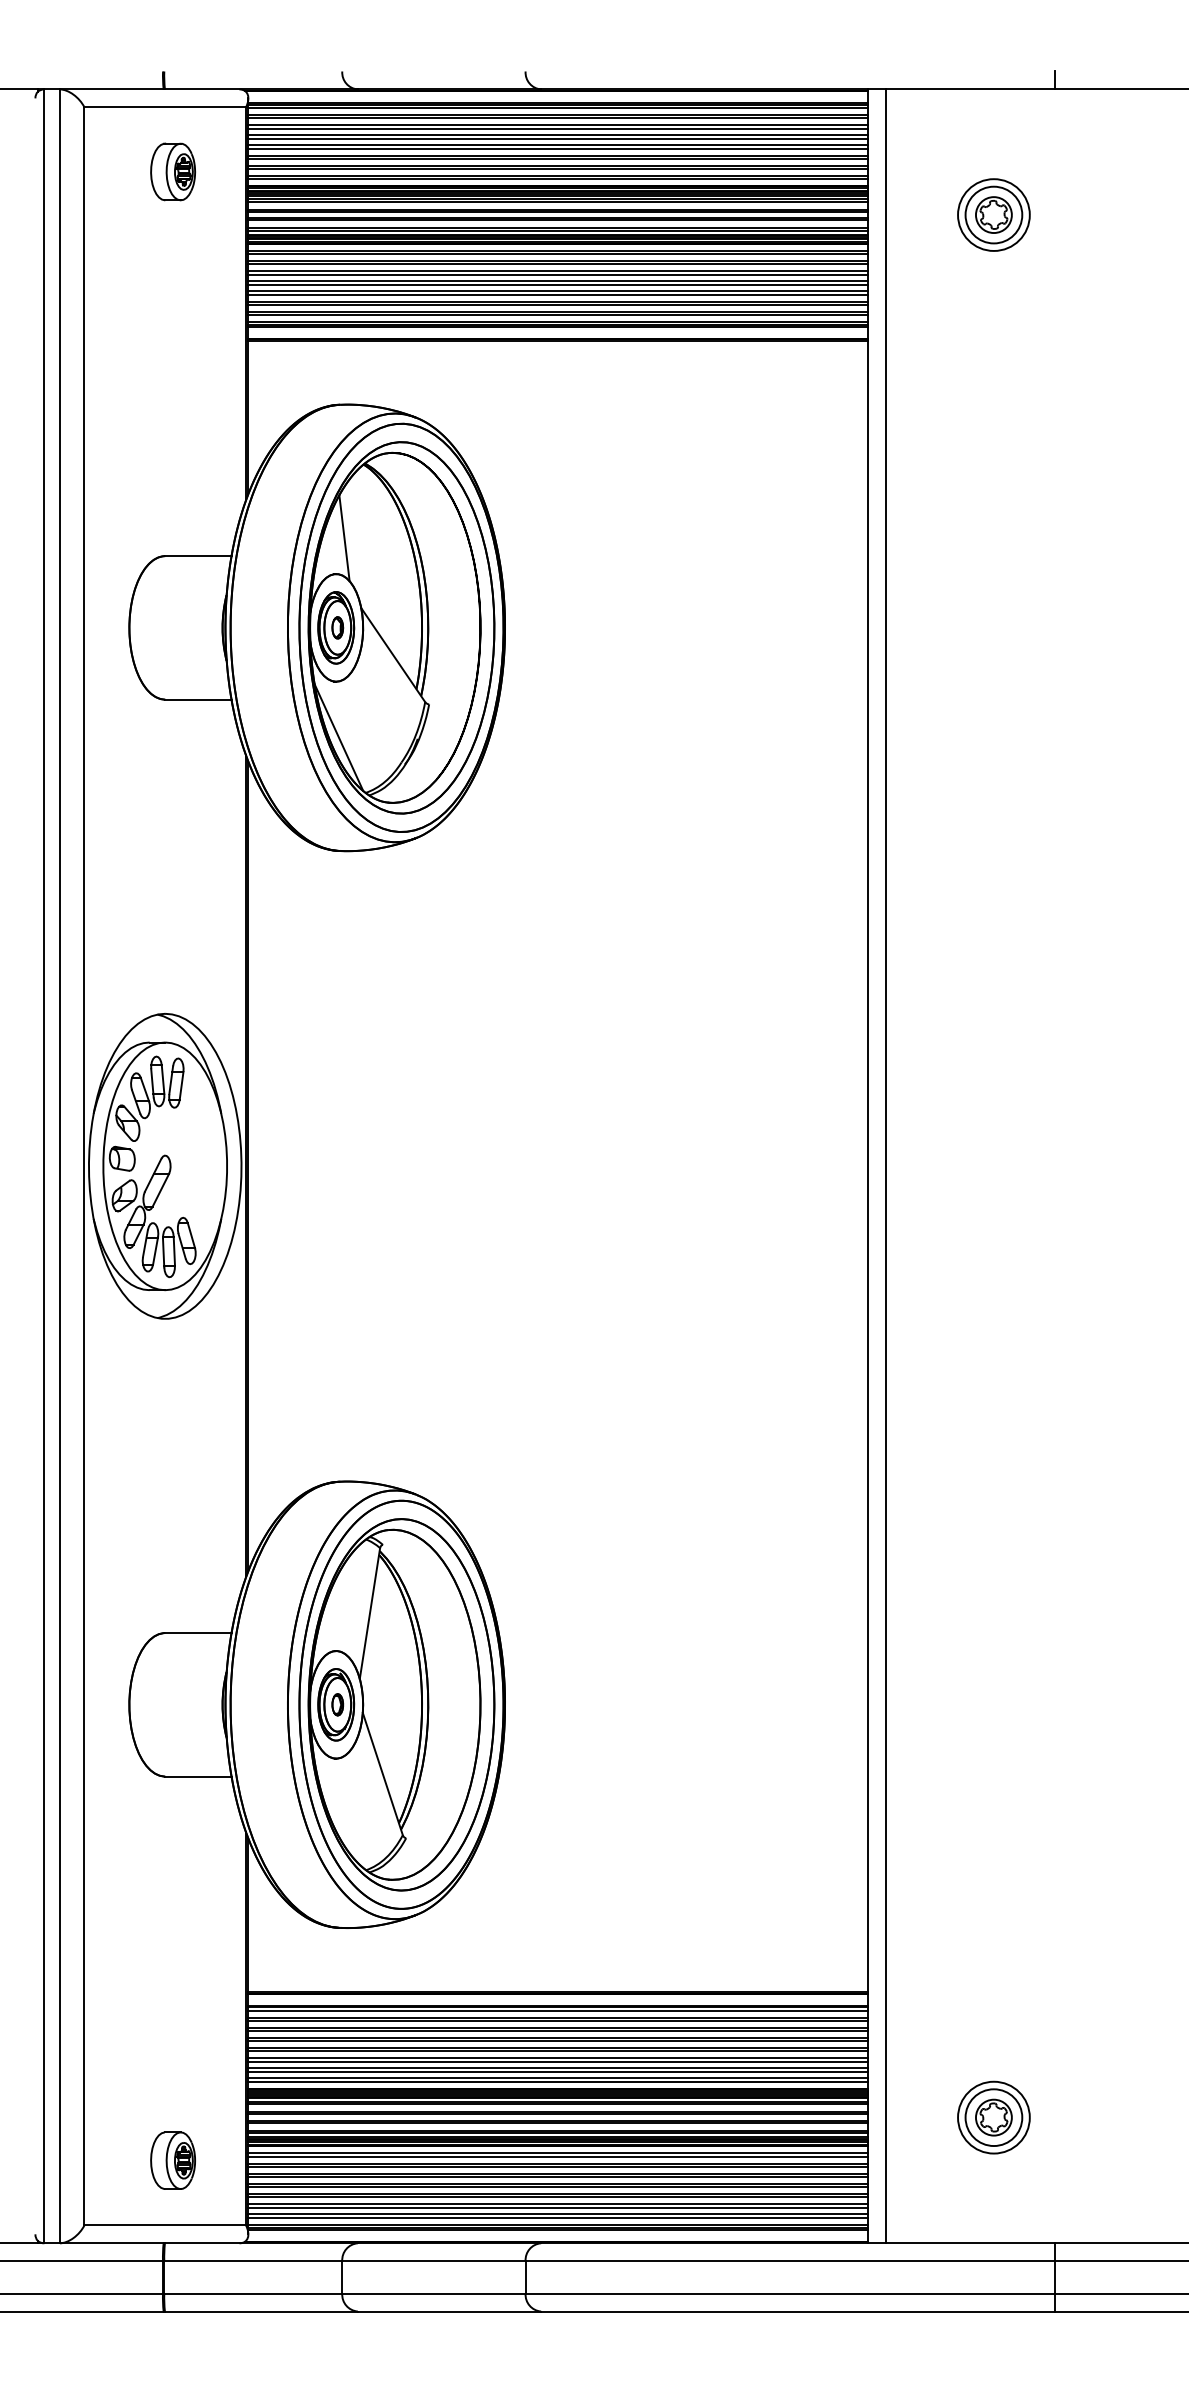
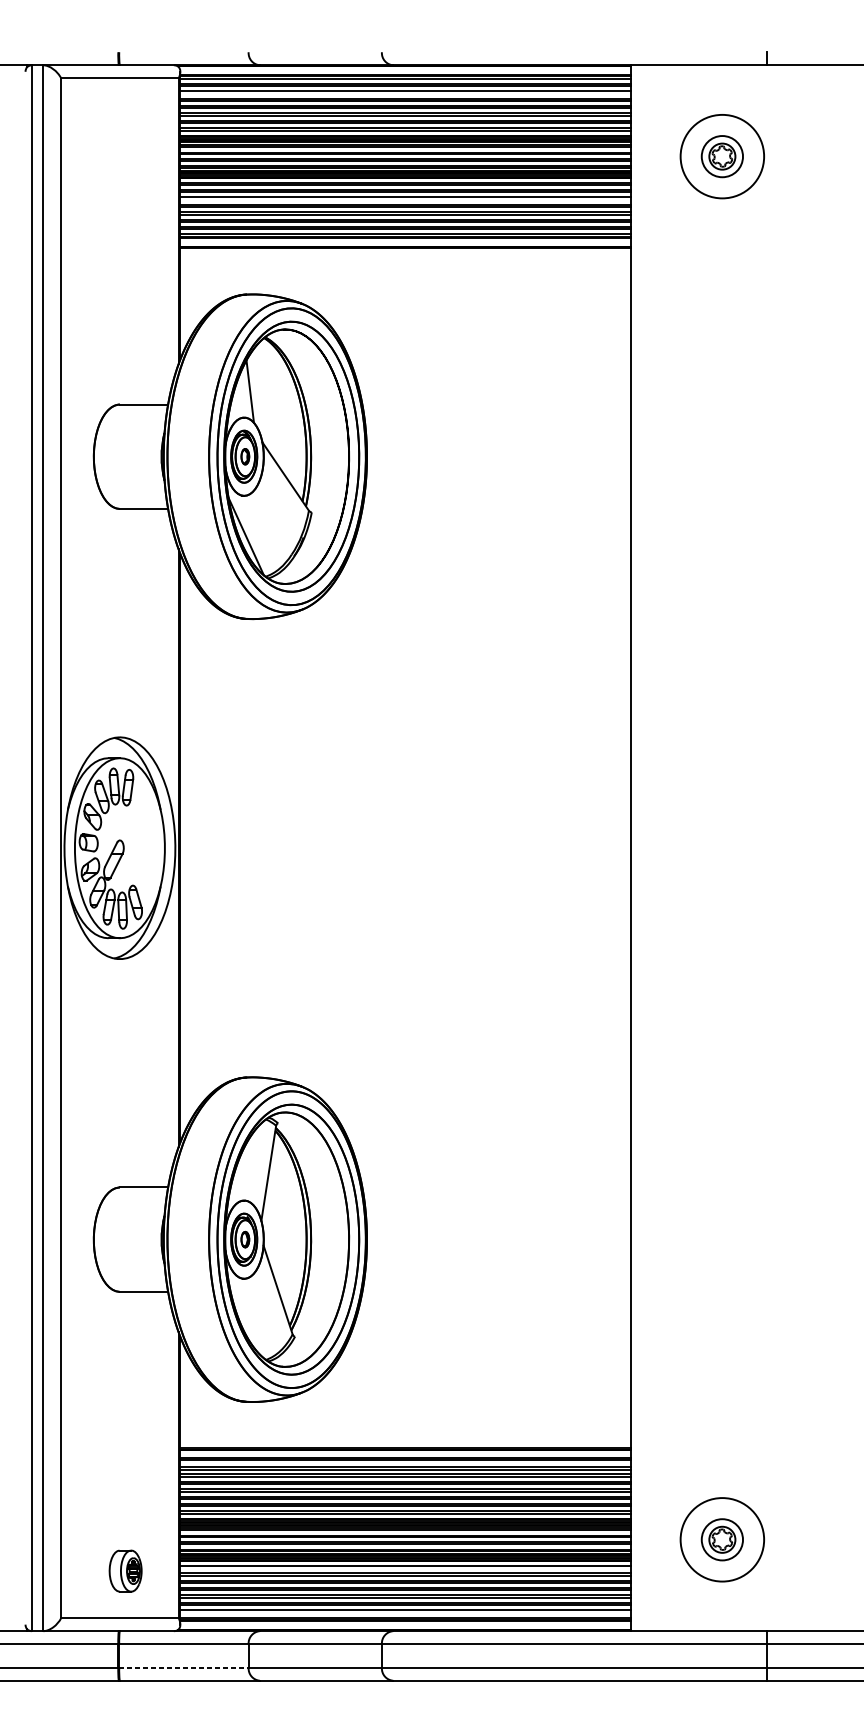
line: (558, 128) -> (405, 93), removed
part: (173, 171) -> (125, 124), removed
circle: (993, 214) -> (722, 156), size x1.6
line: (558, 274) -> (405, 199), removed
line: (886, 1166) -> (644, 848), removed
line: (558, 2010) -> (405, 1461), removed
circle: (993, 2117) -> (722, 1539), size x1.6
line: (558, 2156) -> (405, 1568), removed
line: (558, 2217) -> (405, 1612), removed
line: (253, 2293) -> (184, 1667), solid -> dashed

